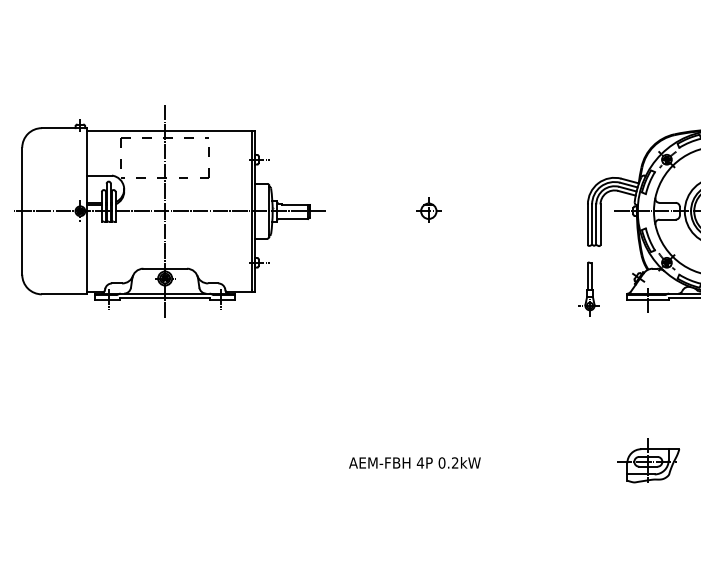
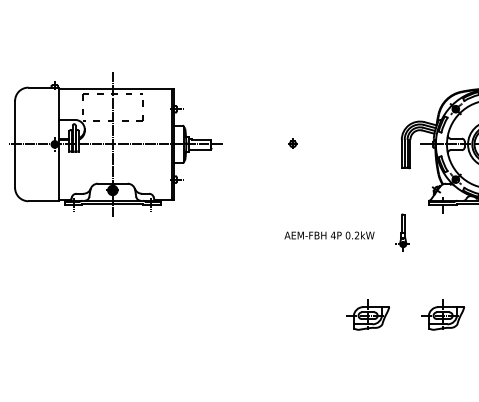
part: (428, 209) -> (292, 143), size x0.6
part: (588, 288) -> (402, 232), moved
part: (537, 460) -> (367, 314), added
text: (414, 462) -> (329, 235), moved

